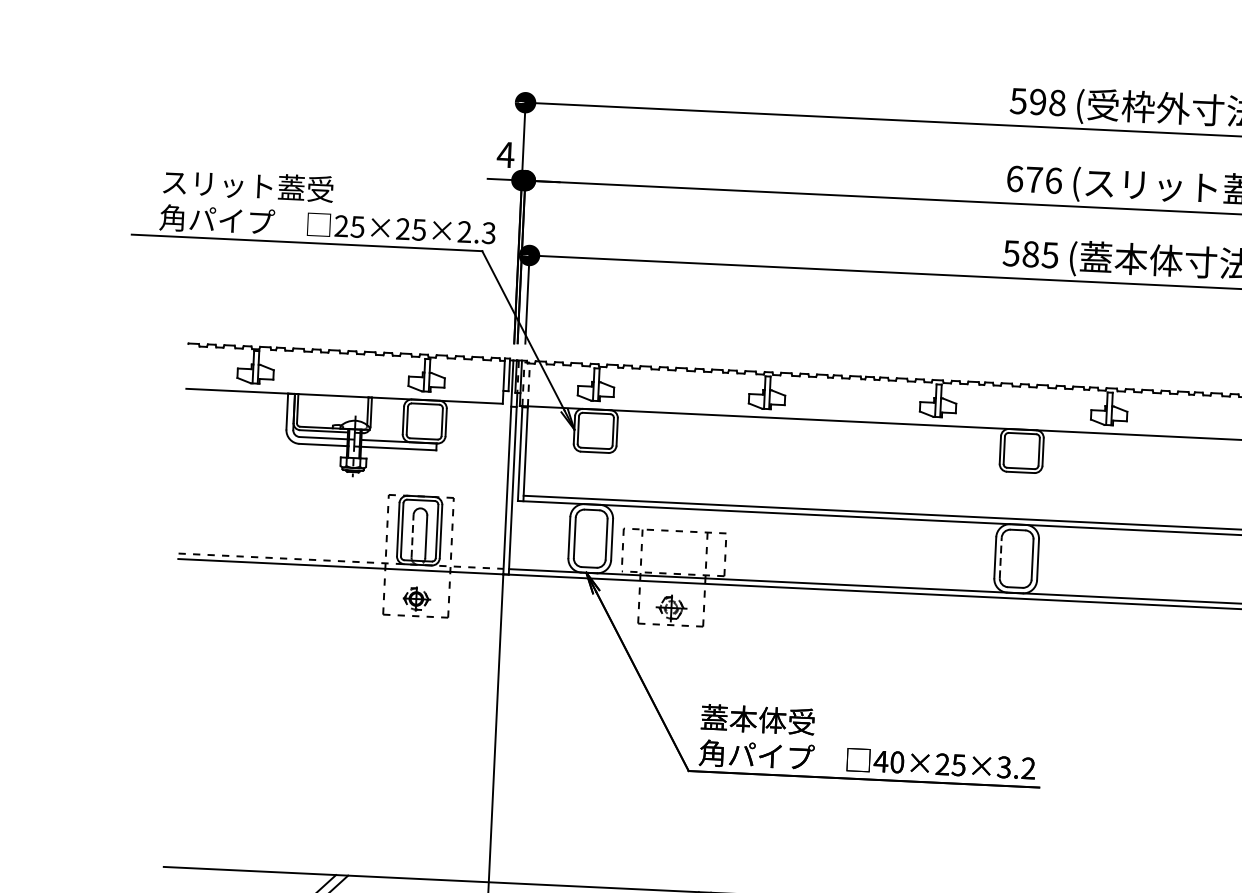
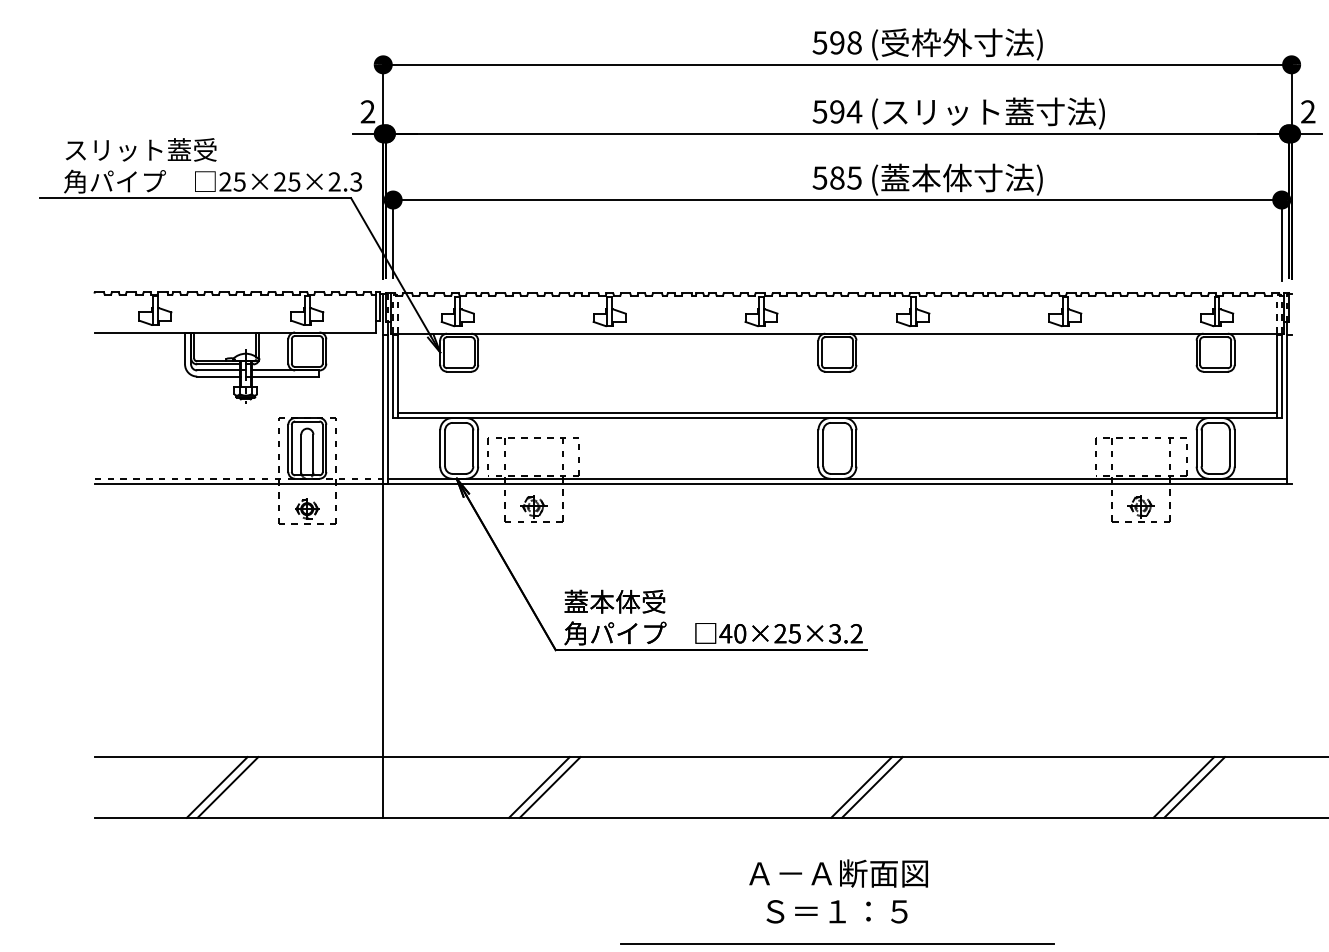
text: (505, 154) -> (367, 111), 4 -> 2
text: (1034, 179) -> (837, 111), 676 -> 594
line: (412, 536) -> (301, 453), dashed -> solid
line: (1000, 558) -> (823, 448), dashed -> solid

